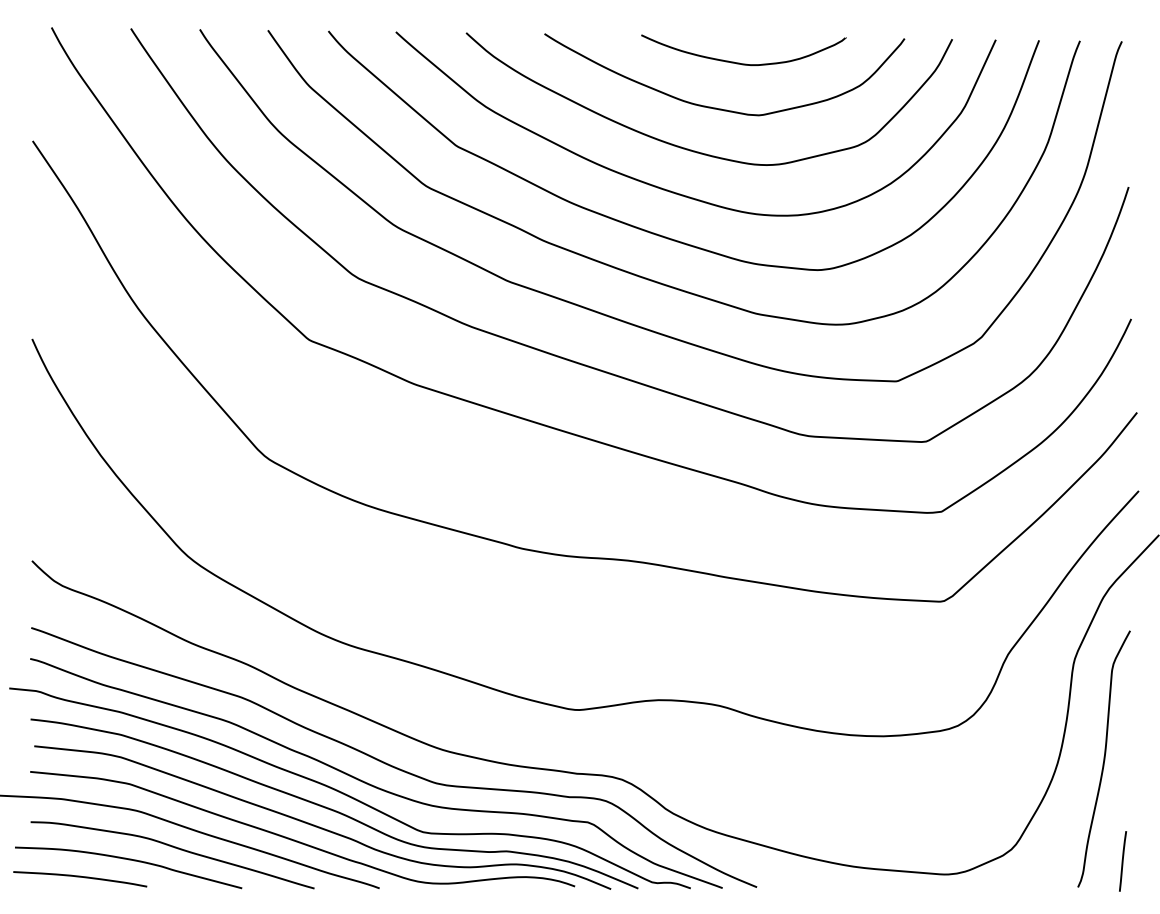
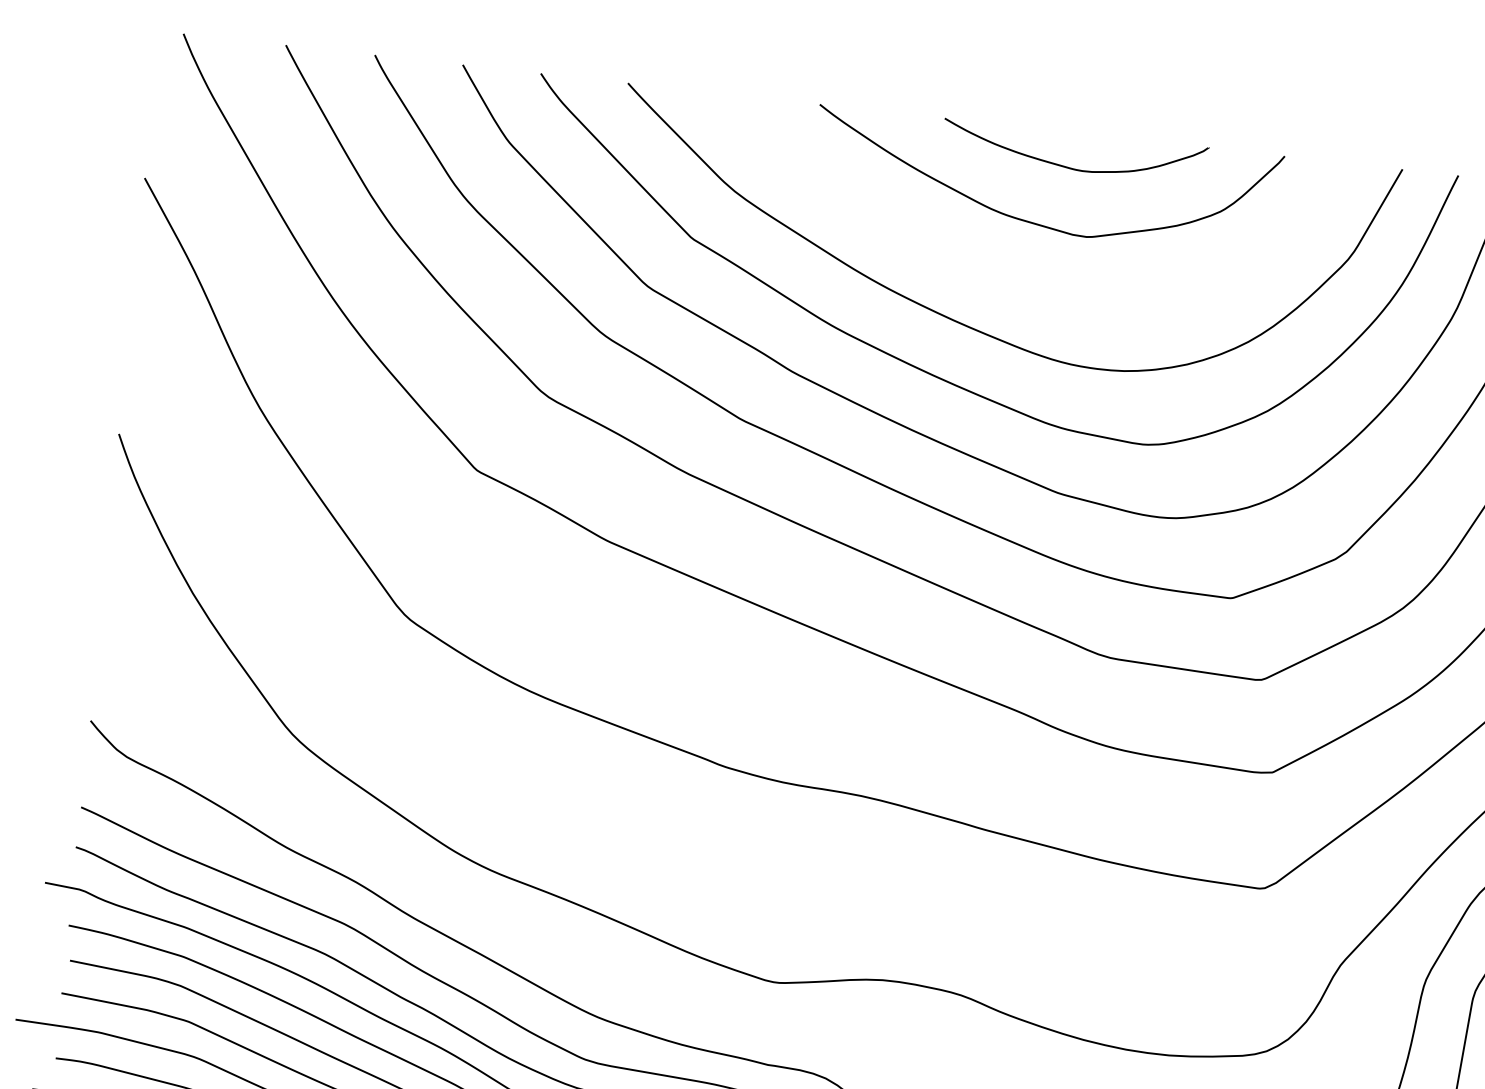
curve: (695, 150) -> (1000, 274), removed

